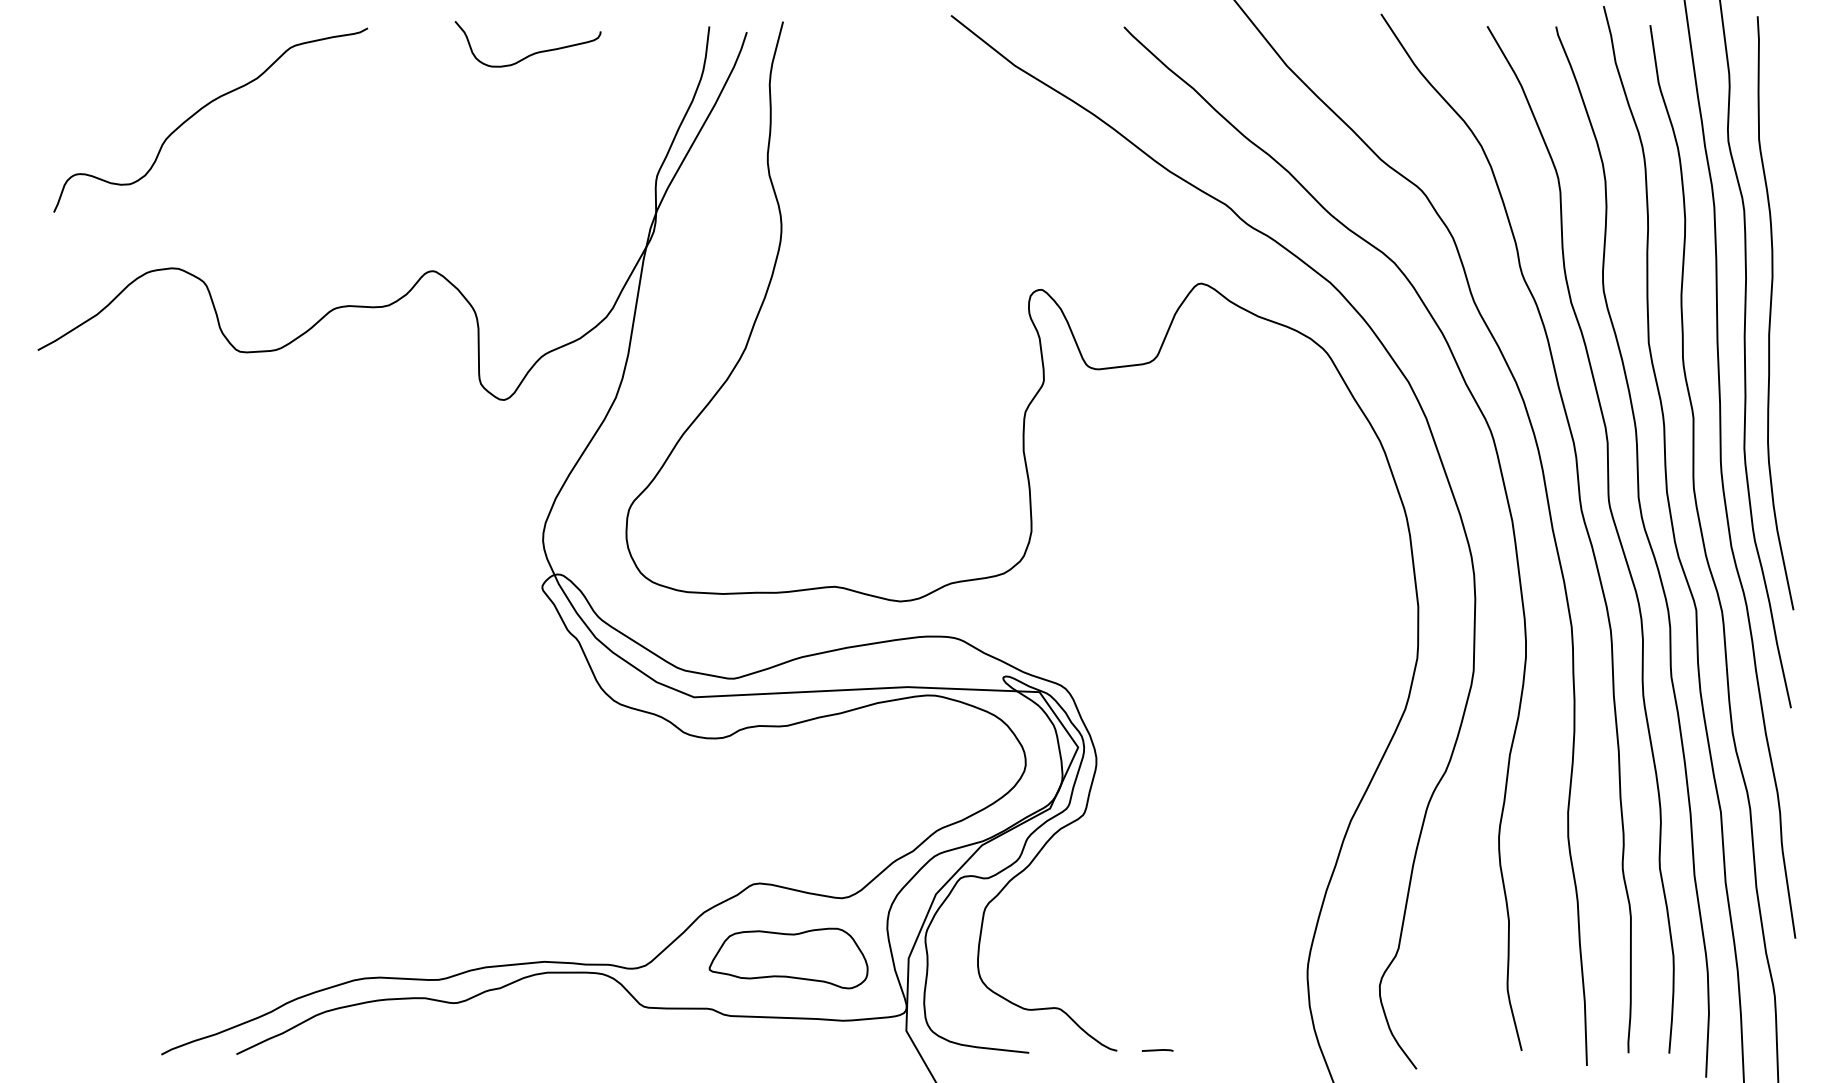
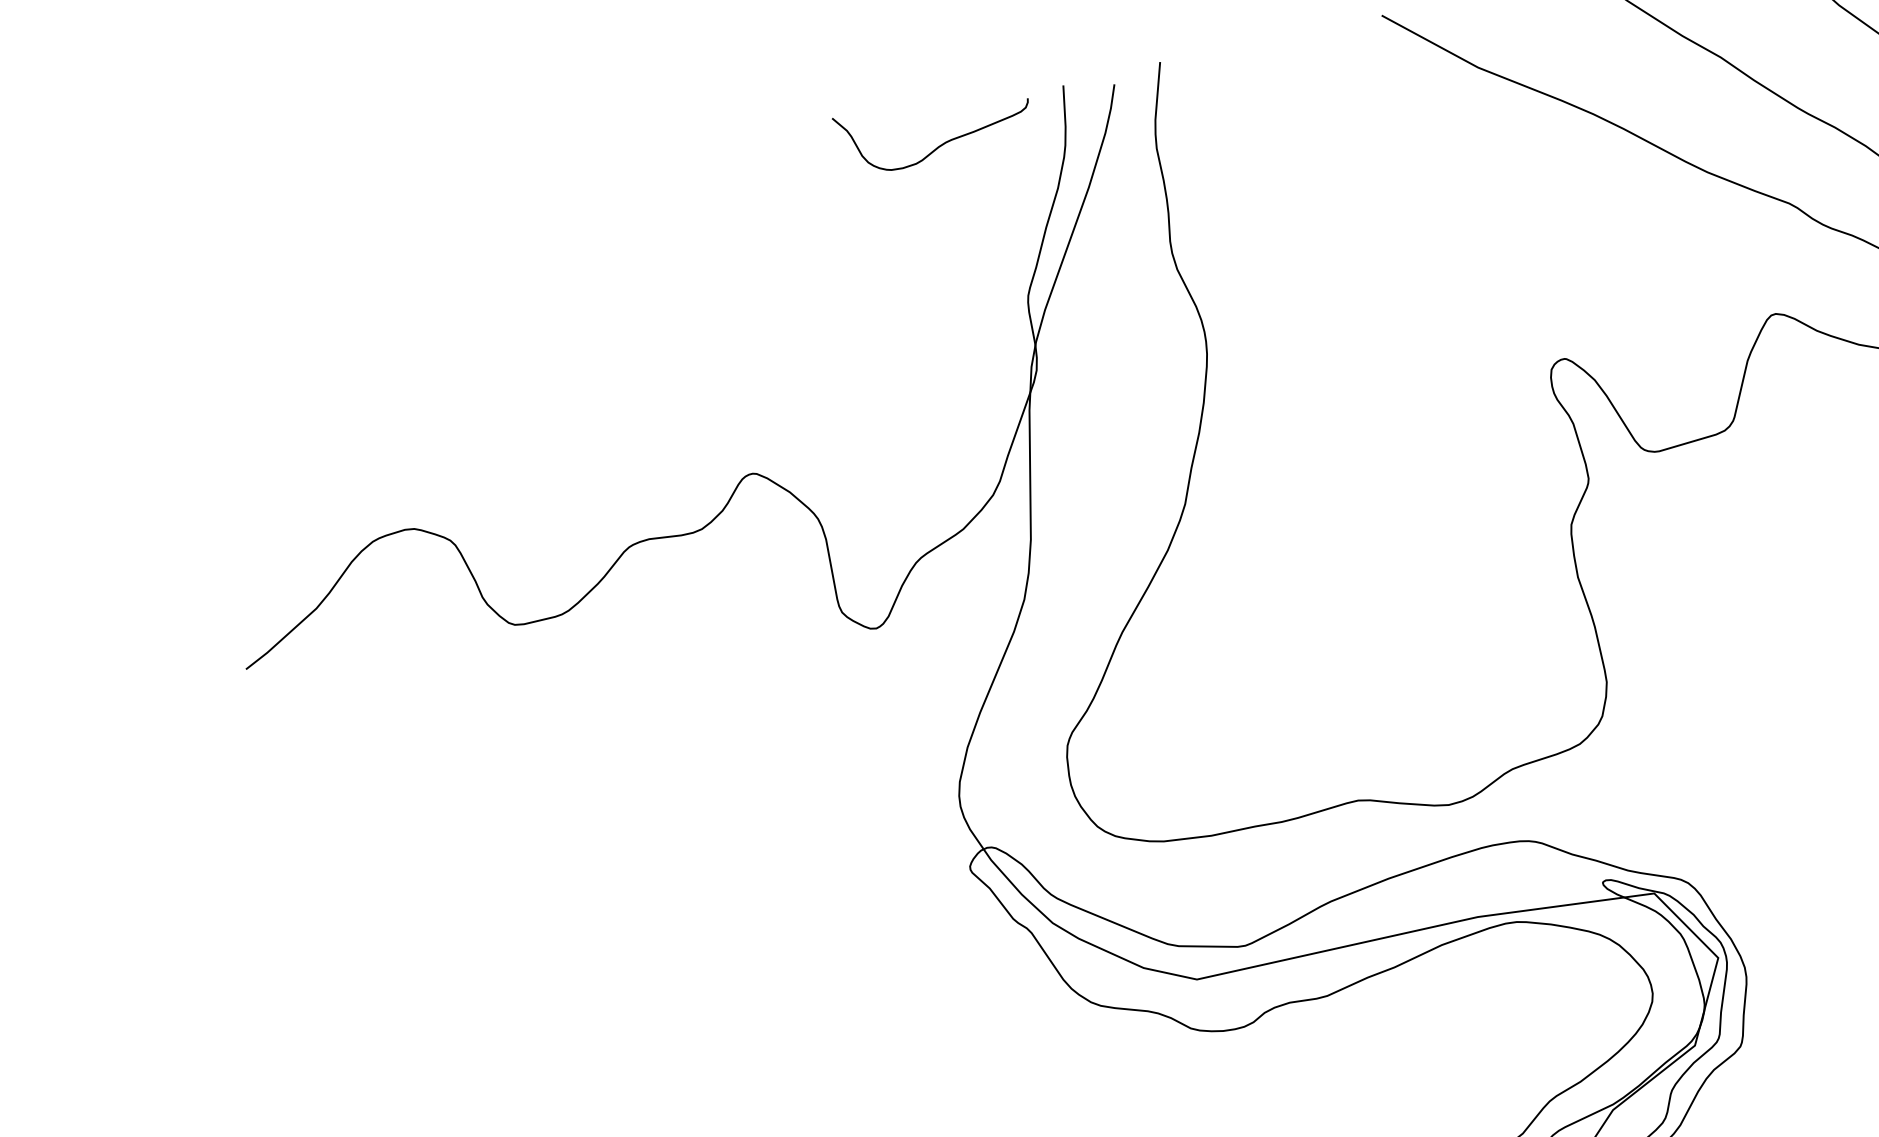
curve: (529, 54) -> (938, 145), moved
curve: (202, 109) -> (409, 311), removed

